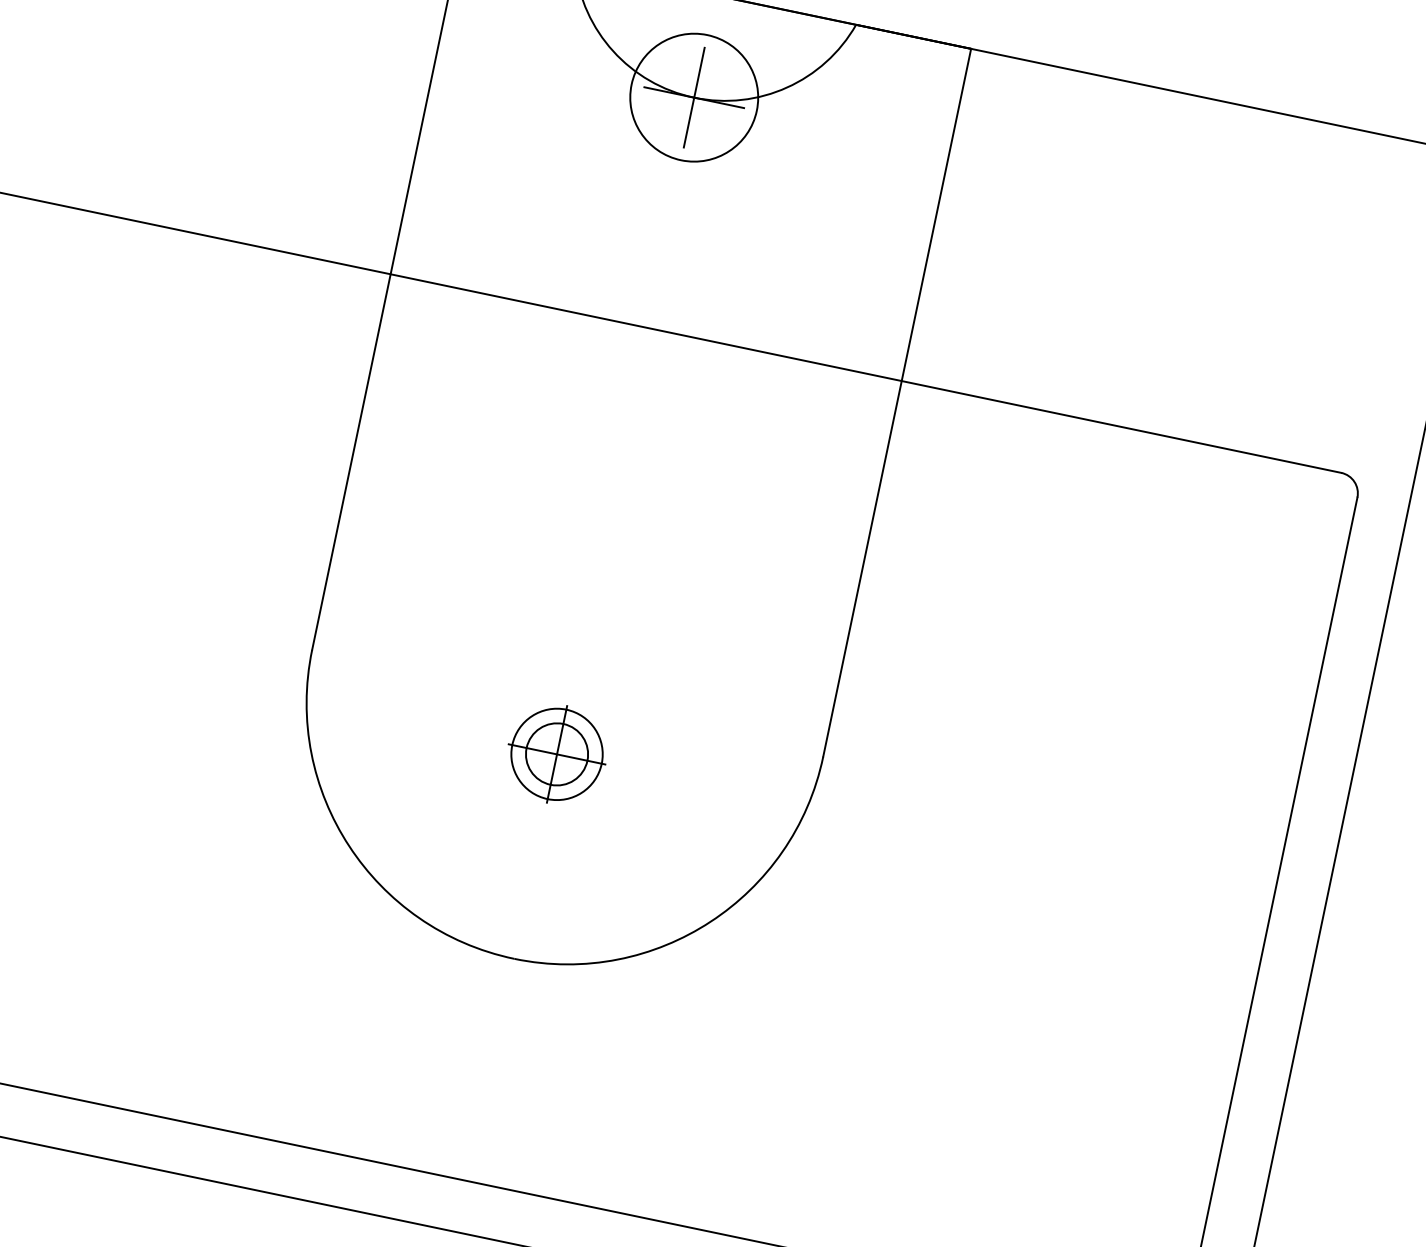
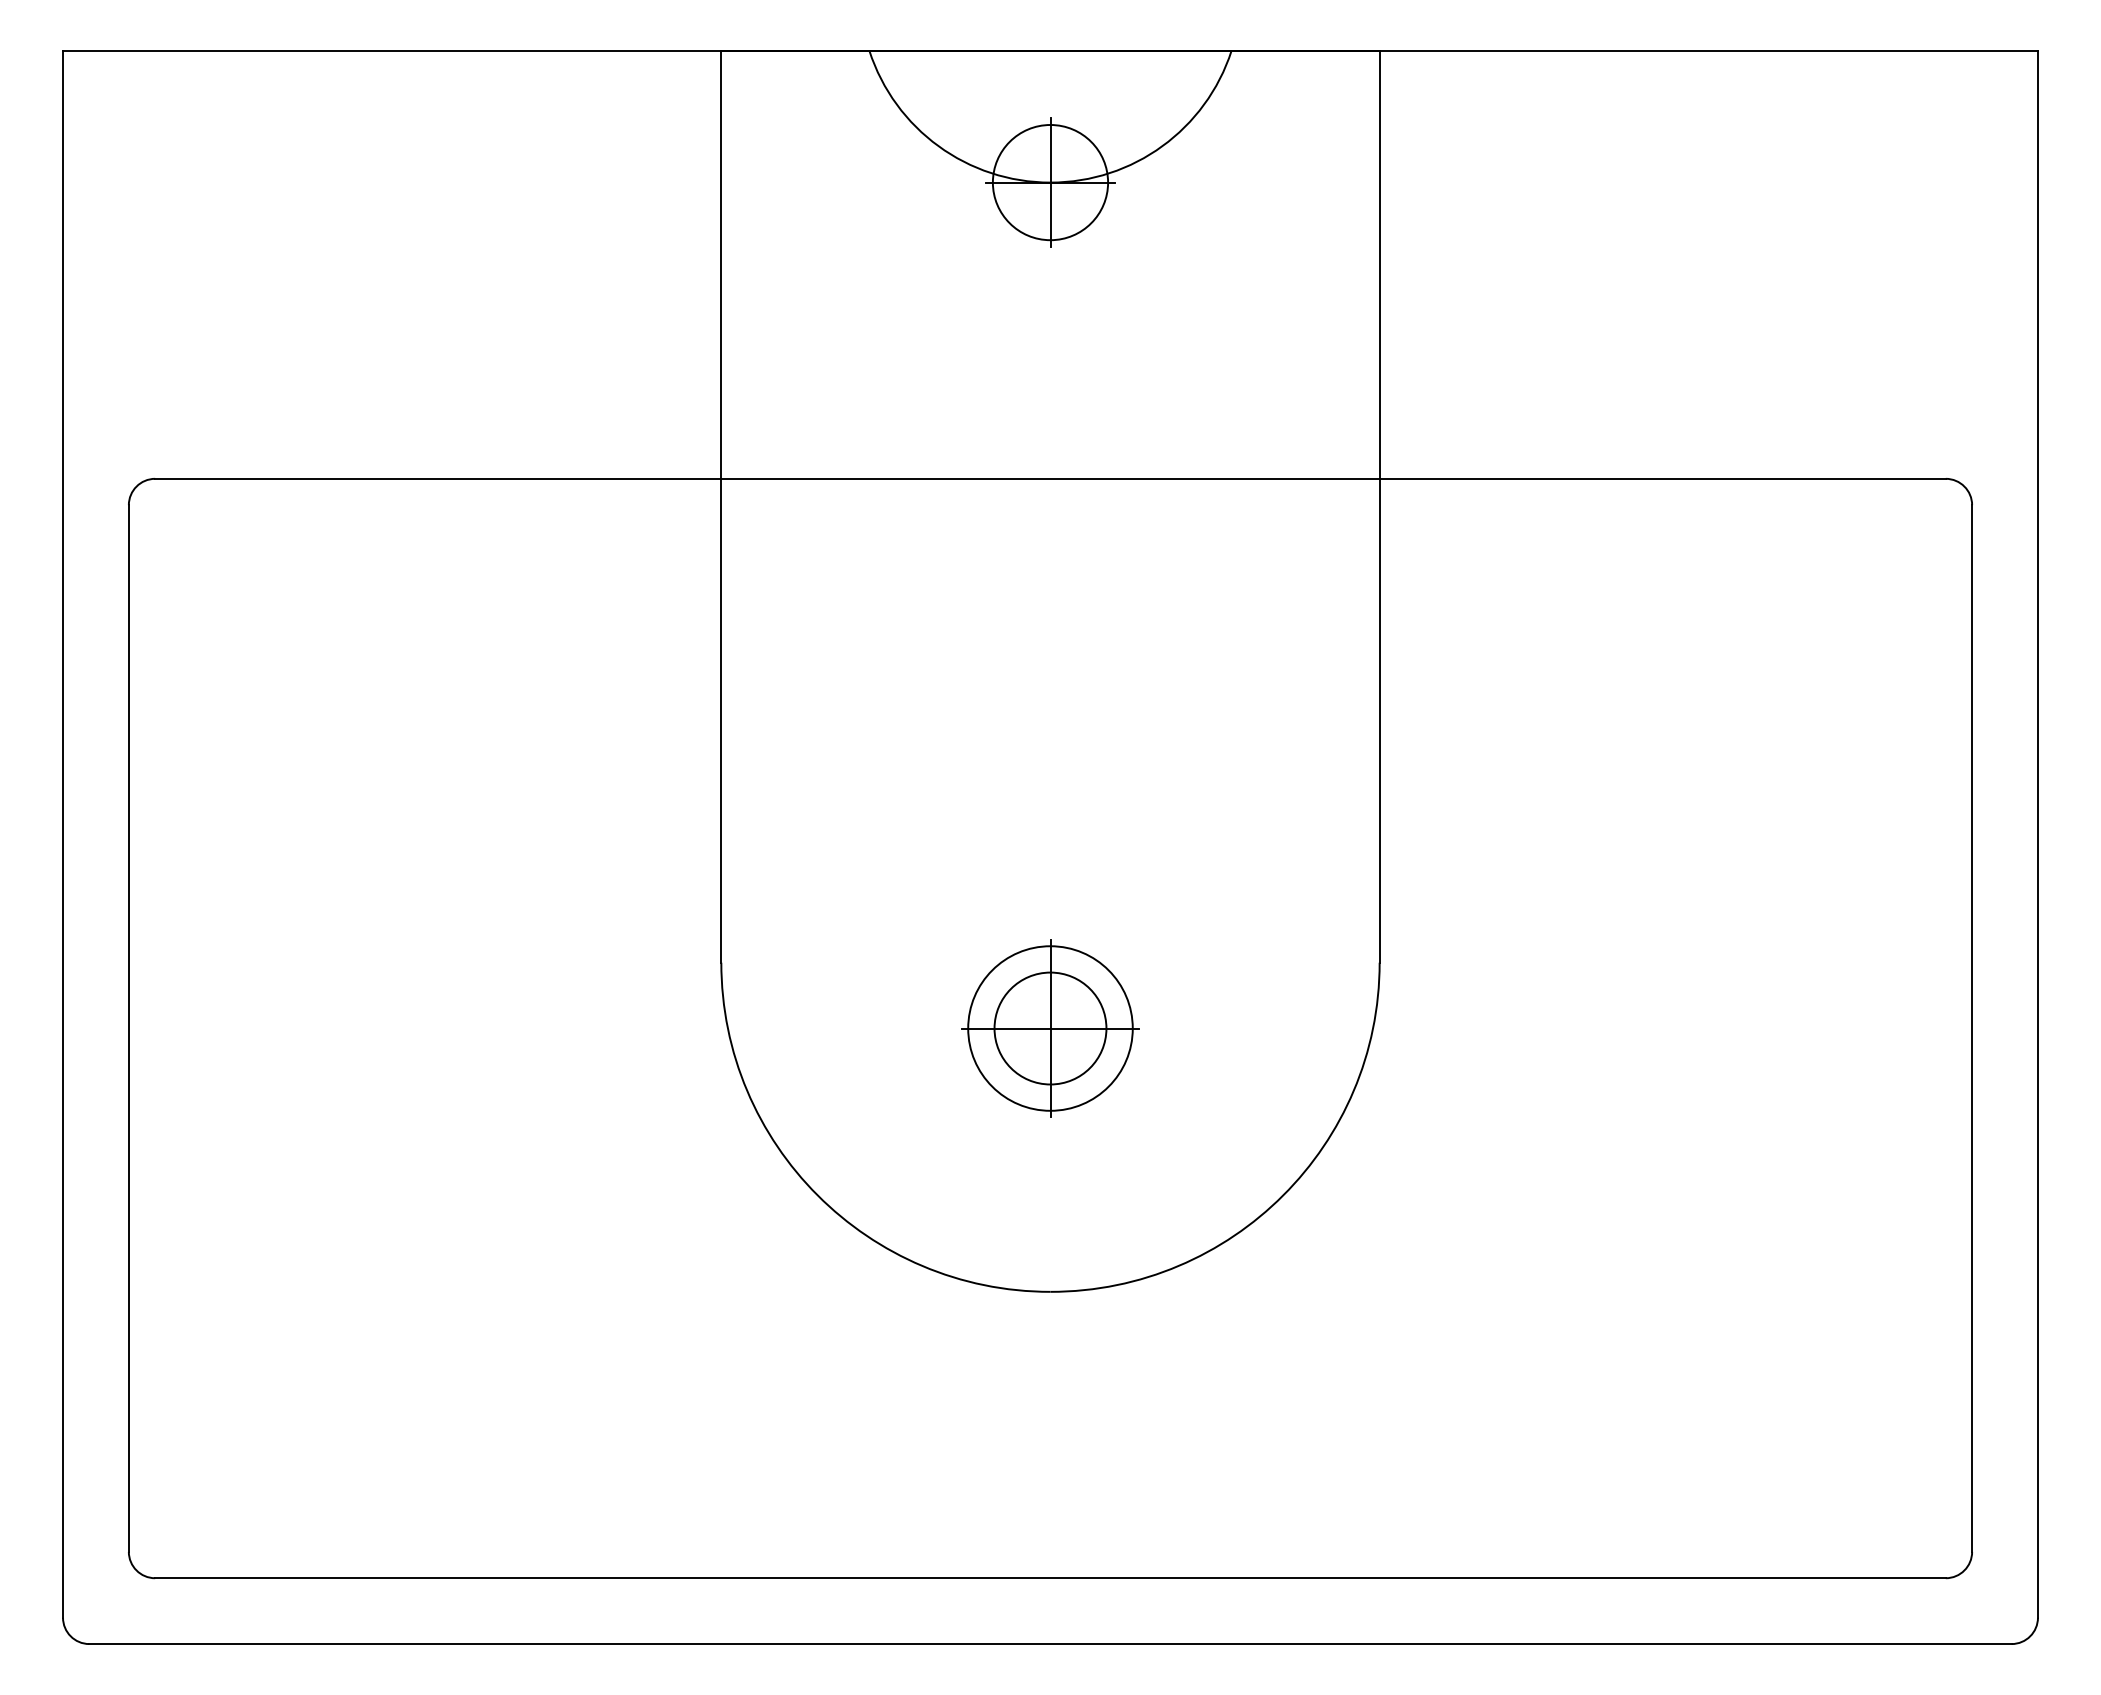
circle: (694, 97) -> (1050, 182), size x0.71
part: (557, 754) -> (1050, 1028), size x1.43

